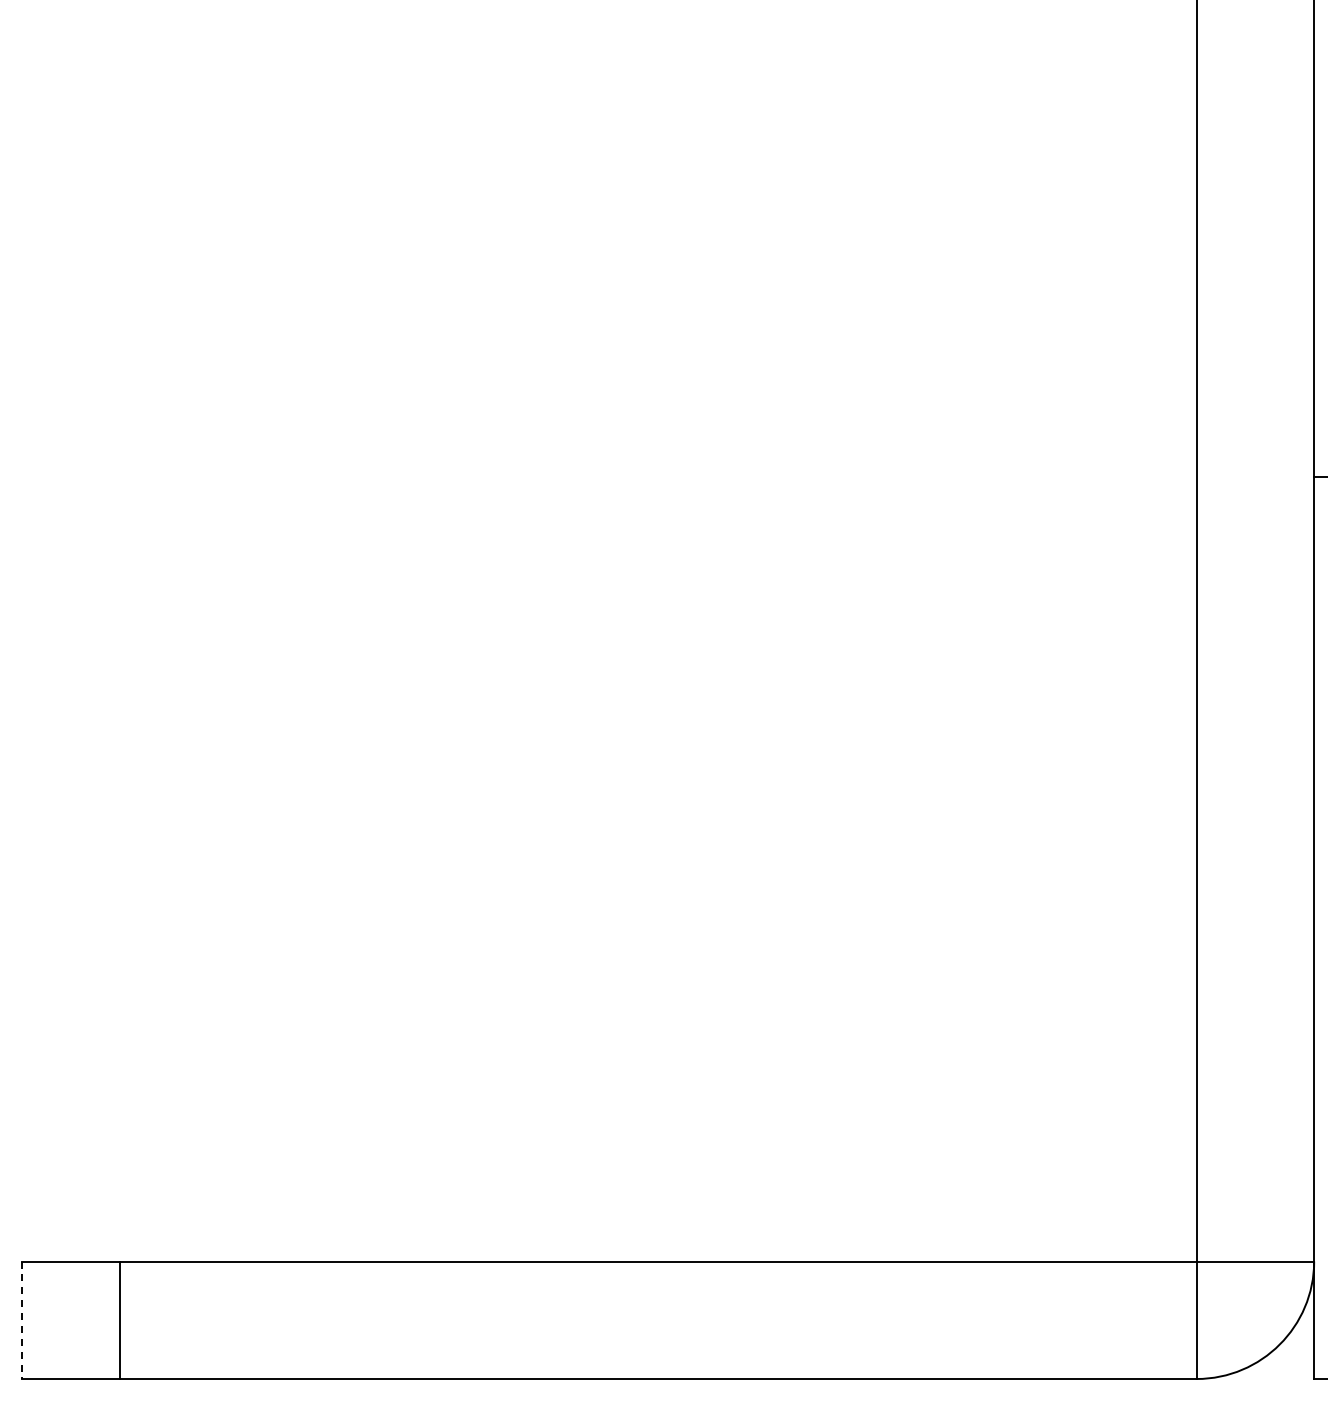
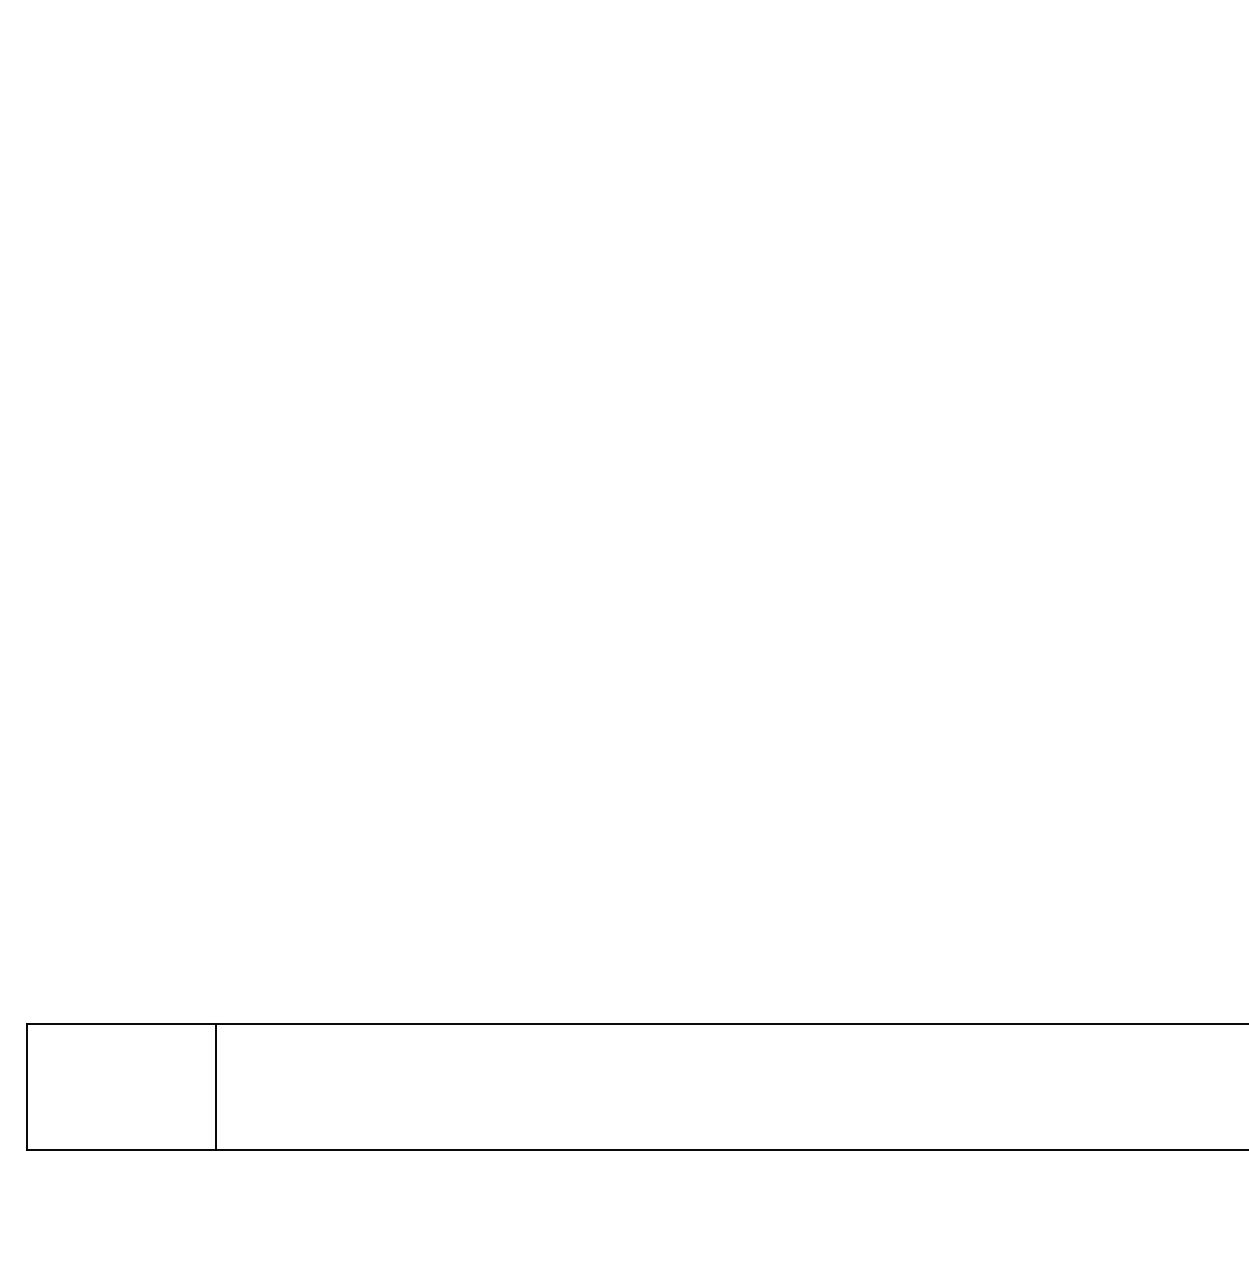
line: (22, 1320) -> (27, 1087), dashed -> solid
line: (120, 1320) -> (216, 1087), moved

